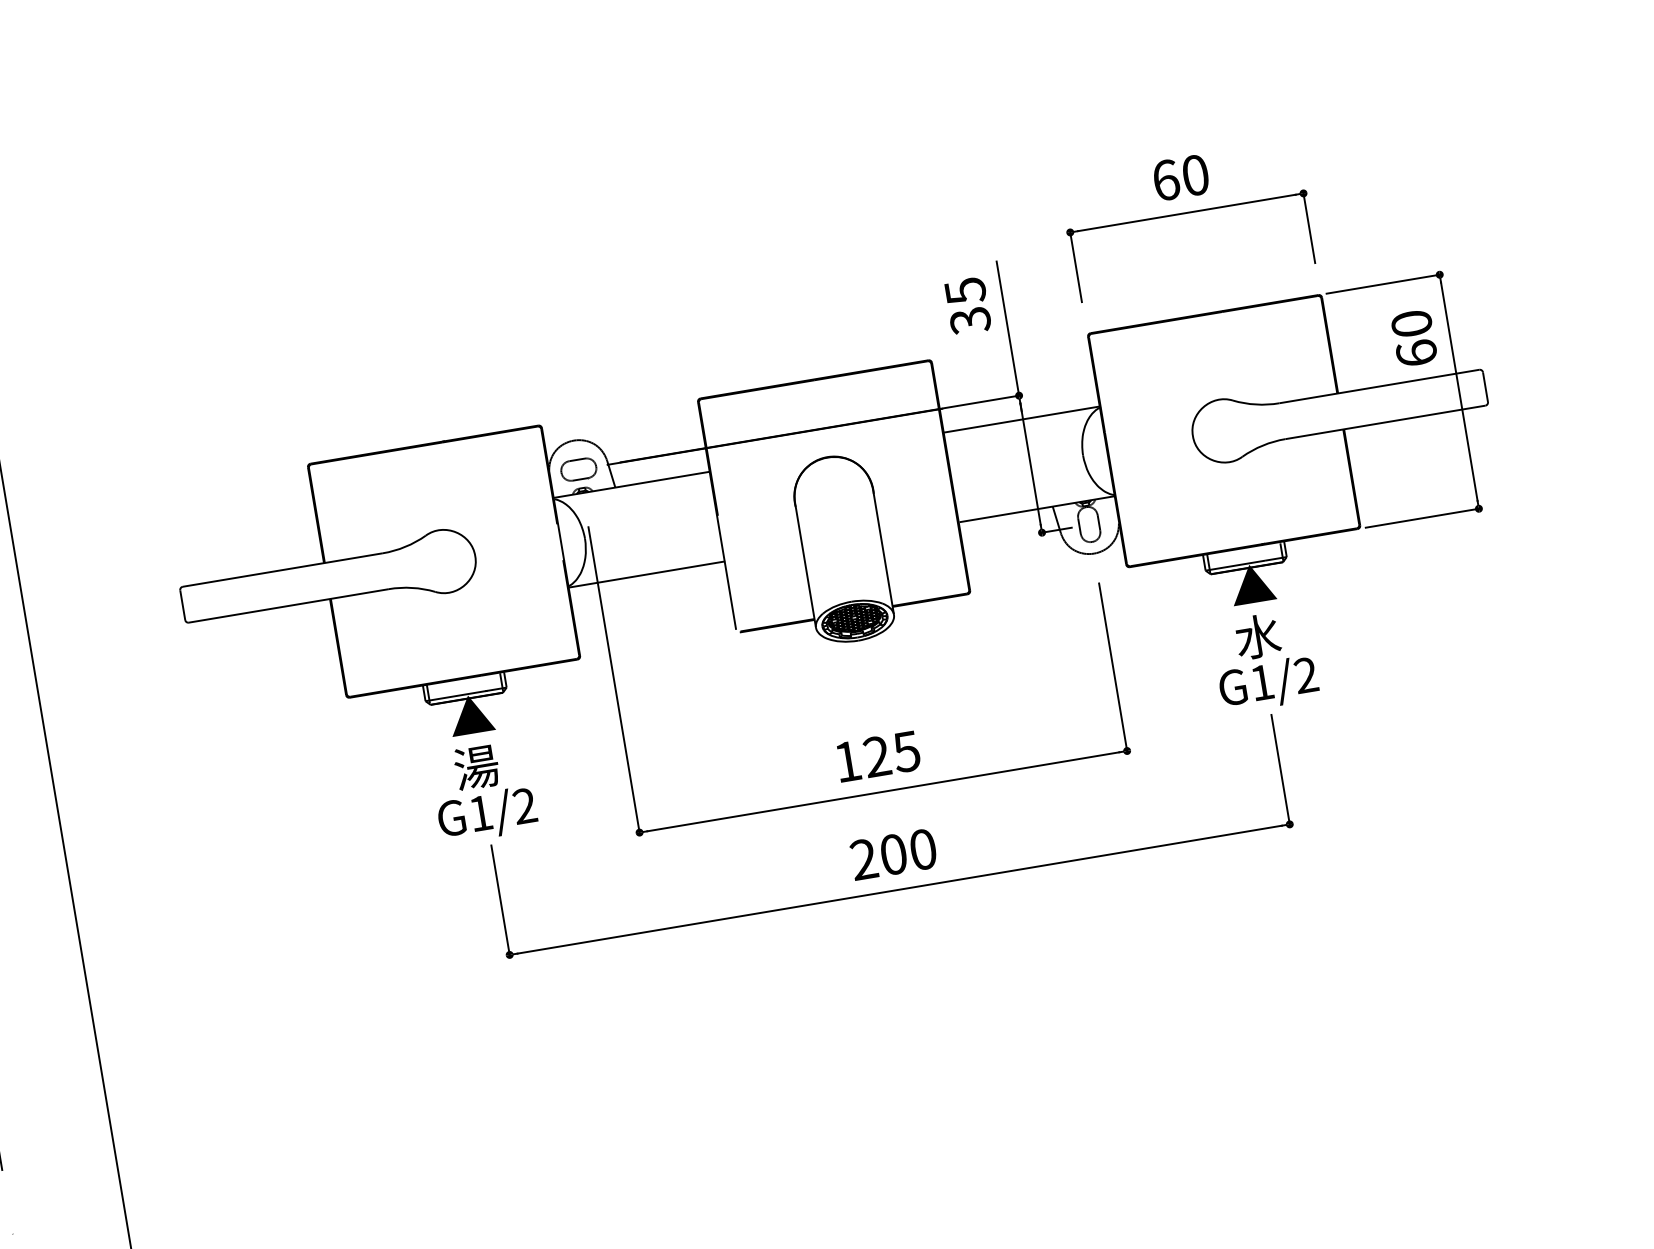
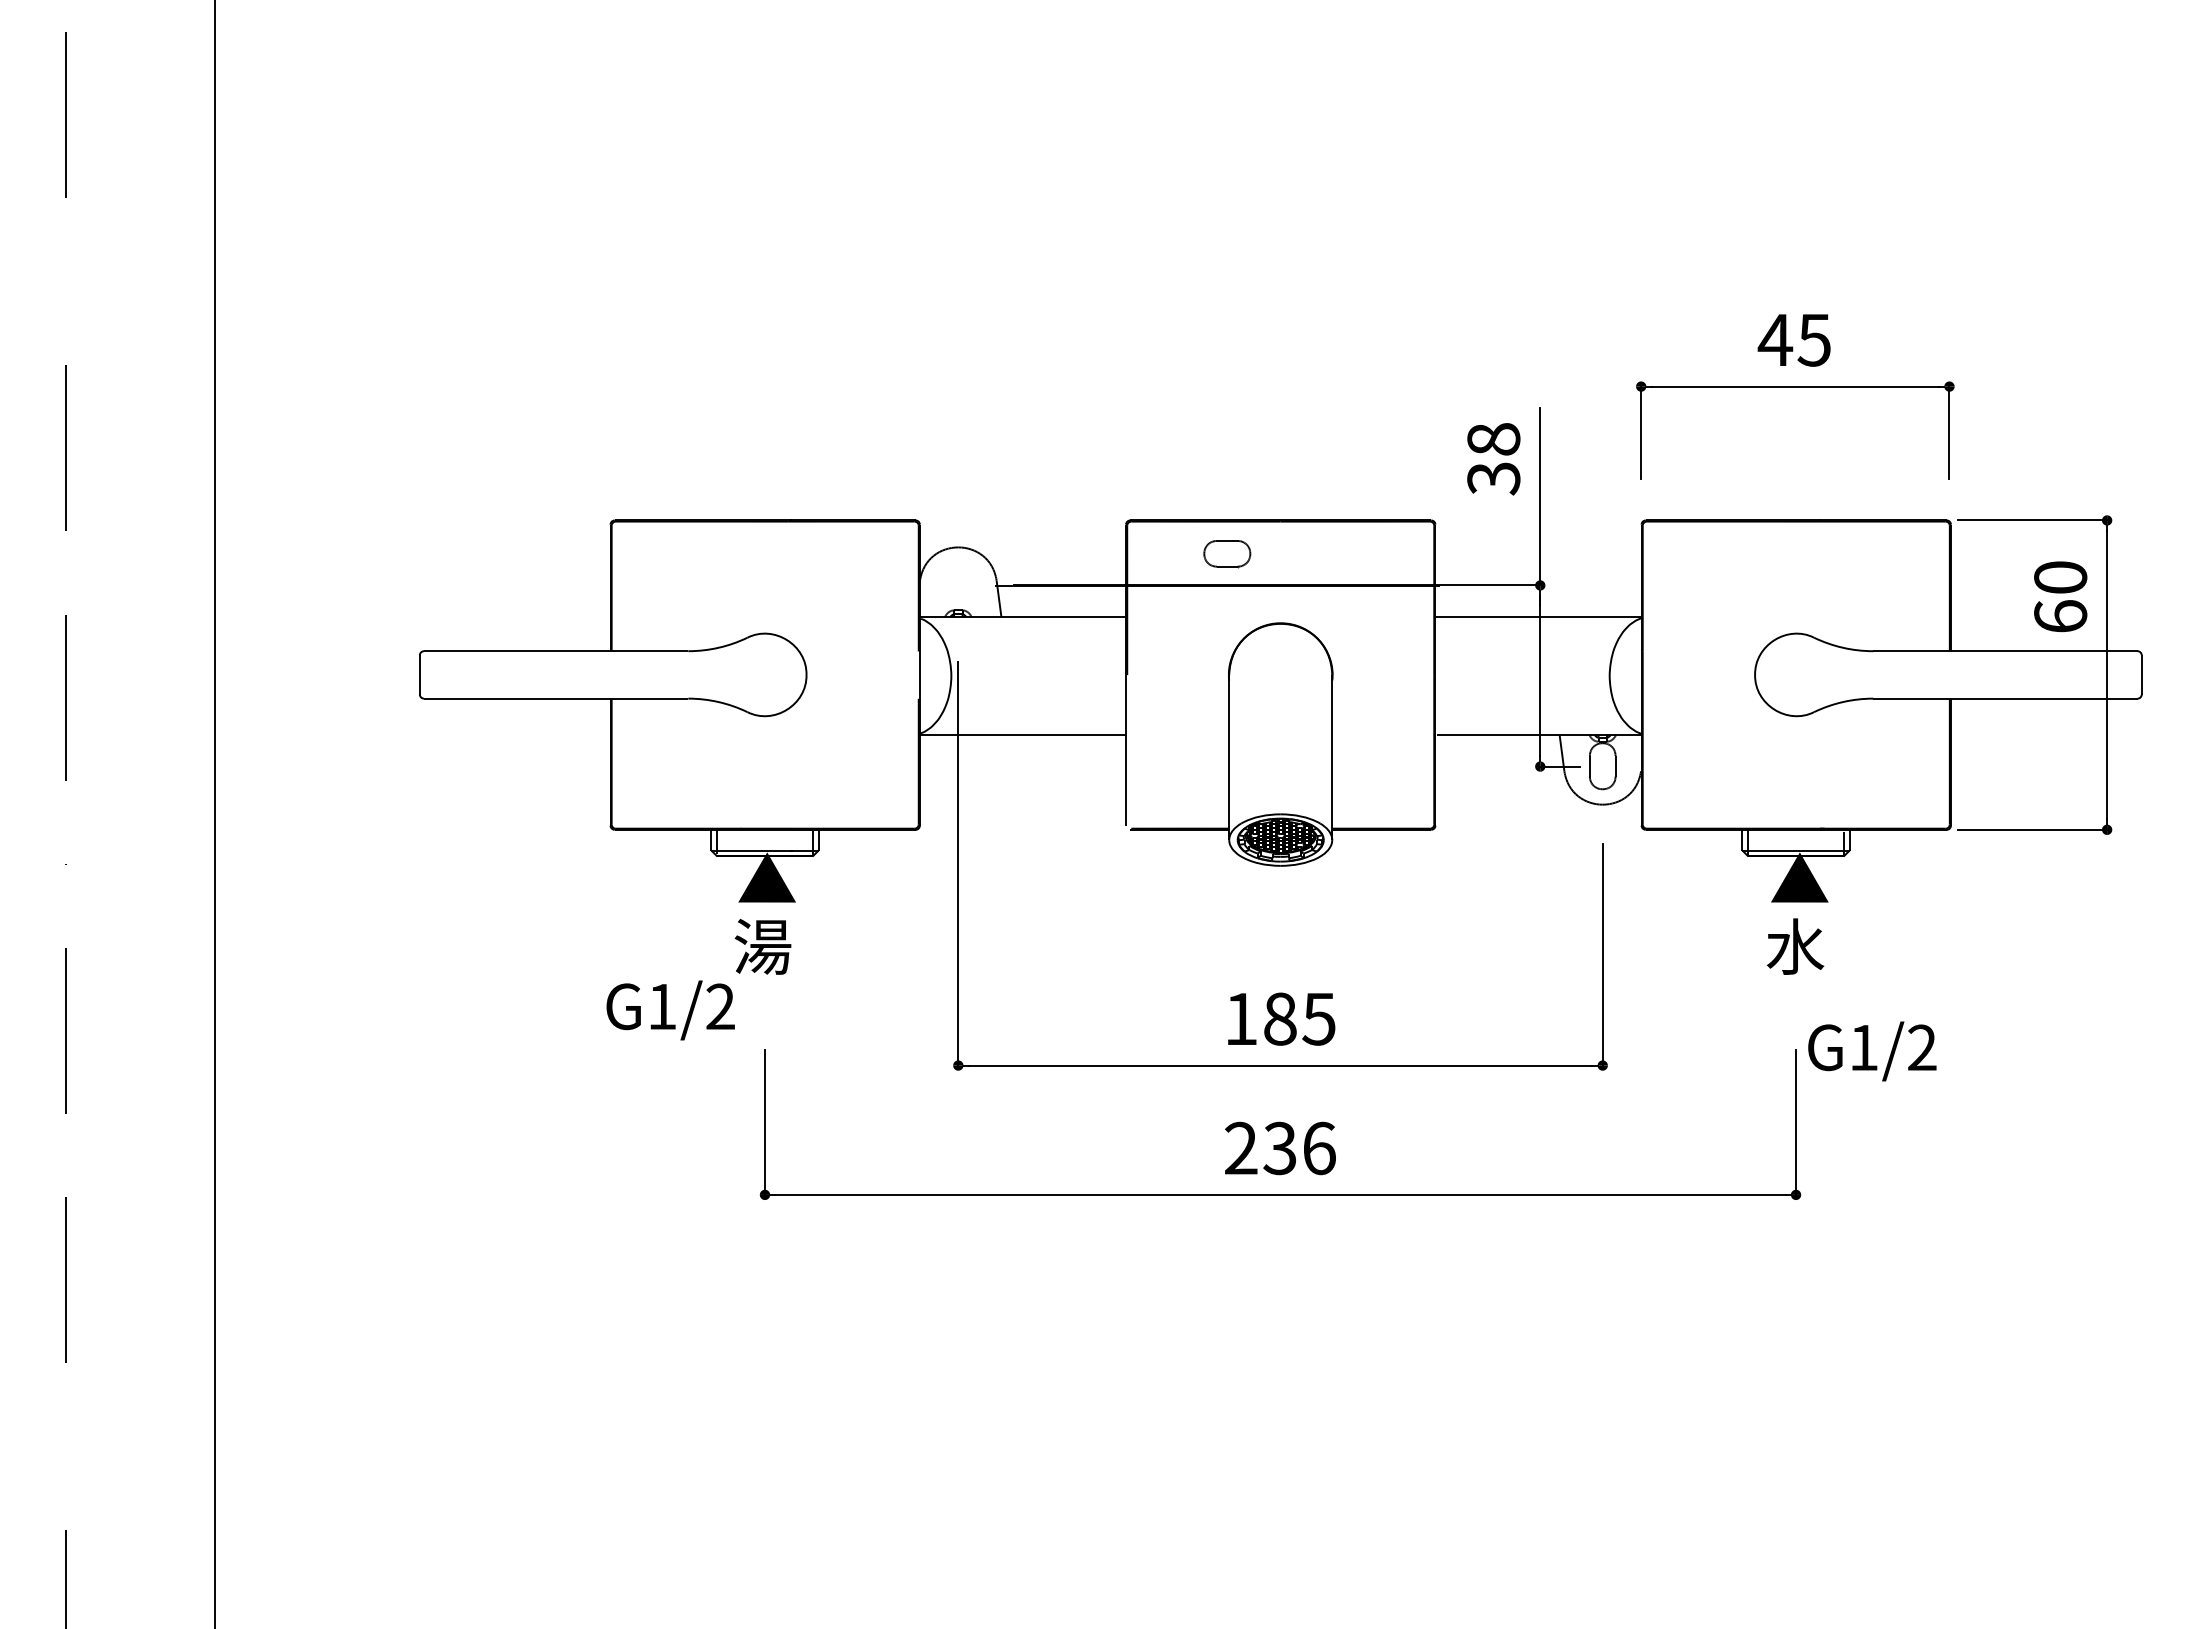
text: (1179, 177) -> (1793, 339), 60 -> 45
text: (965, 291) -> (1493, 439), 35 -> 38
part: (579, 470) -> (1227, 554), moved
text: (1269, 684) -> (1872, 1051), moved
text: (877, 756) -> (1280, 1018), 125 -> 185
text: (487, 815) -> (670, 1010), moved
text: (908, 852) -> (1299, 1148), 200 -> 236

